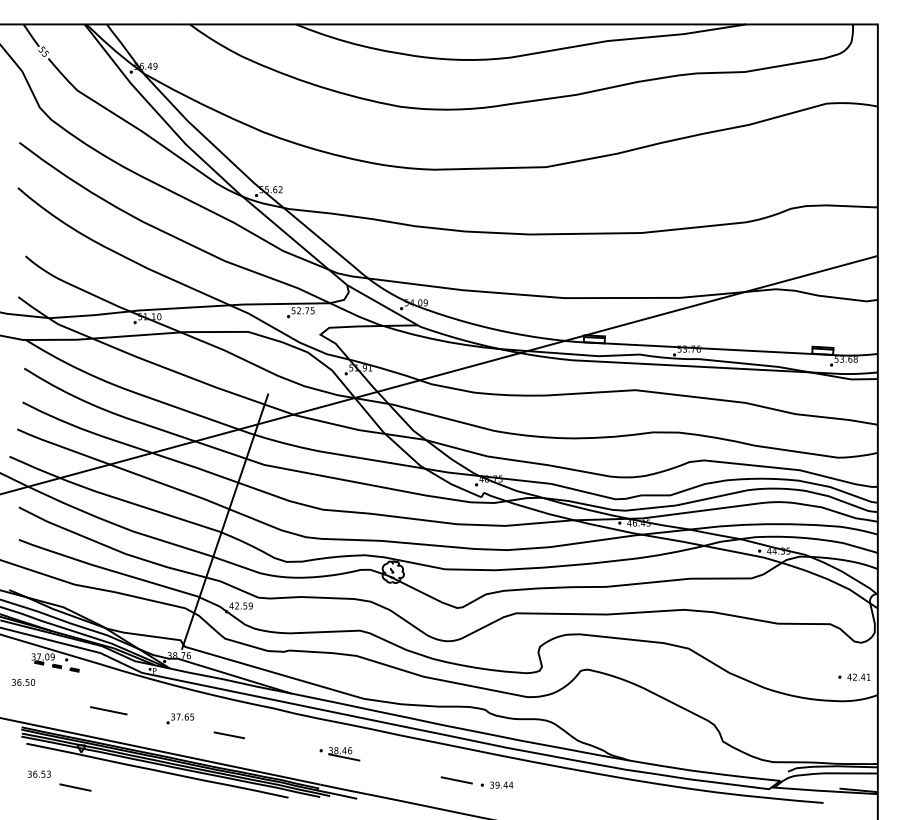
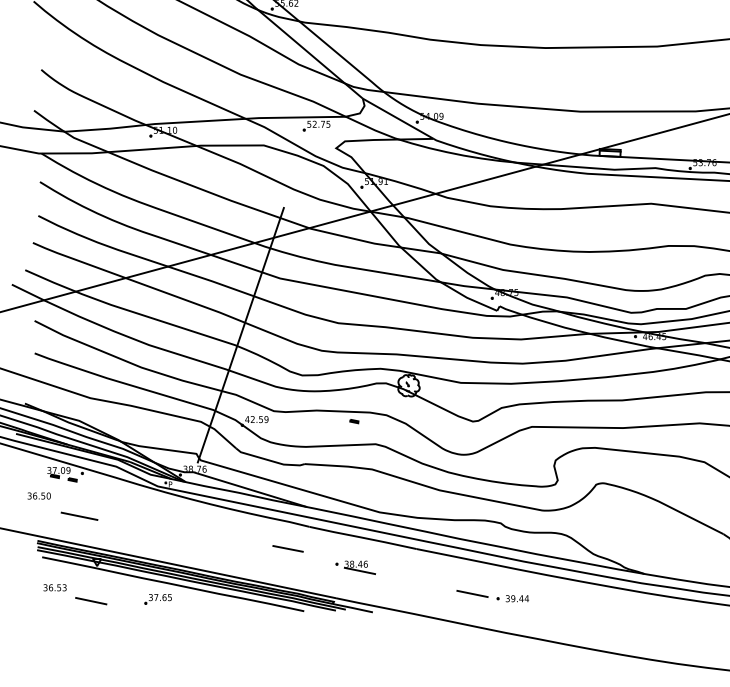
part: (74, 669) -> (354, 421), moved
line: (108, 710) -> (79, 516), moved
part: (180, 718) -> (158, 599), moved
line: (228, 735) -> (287, 549), moved

